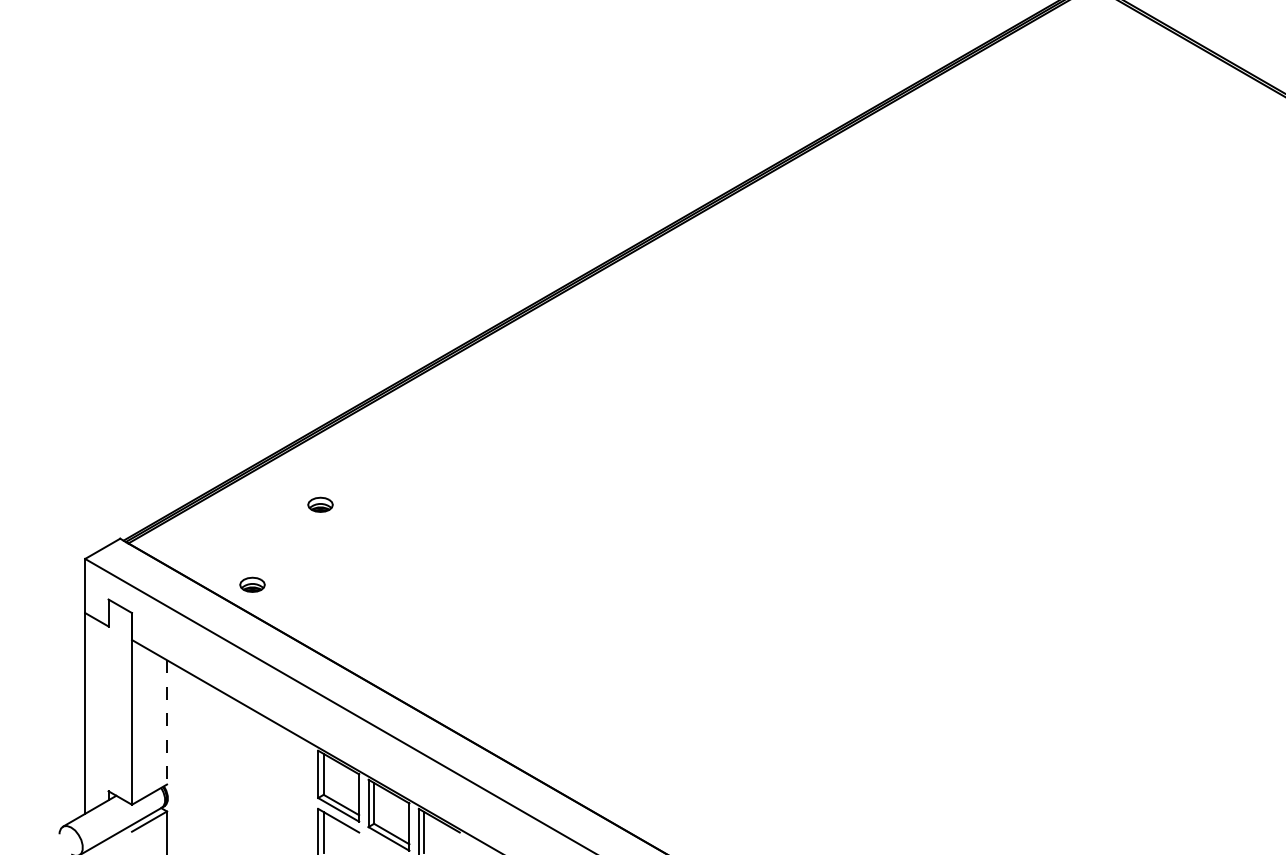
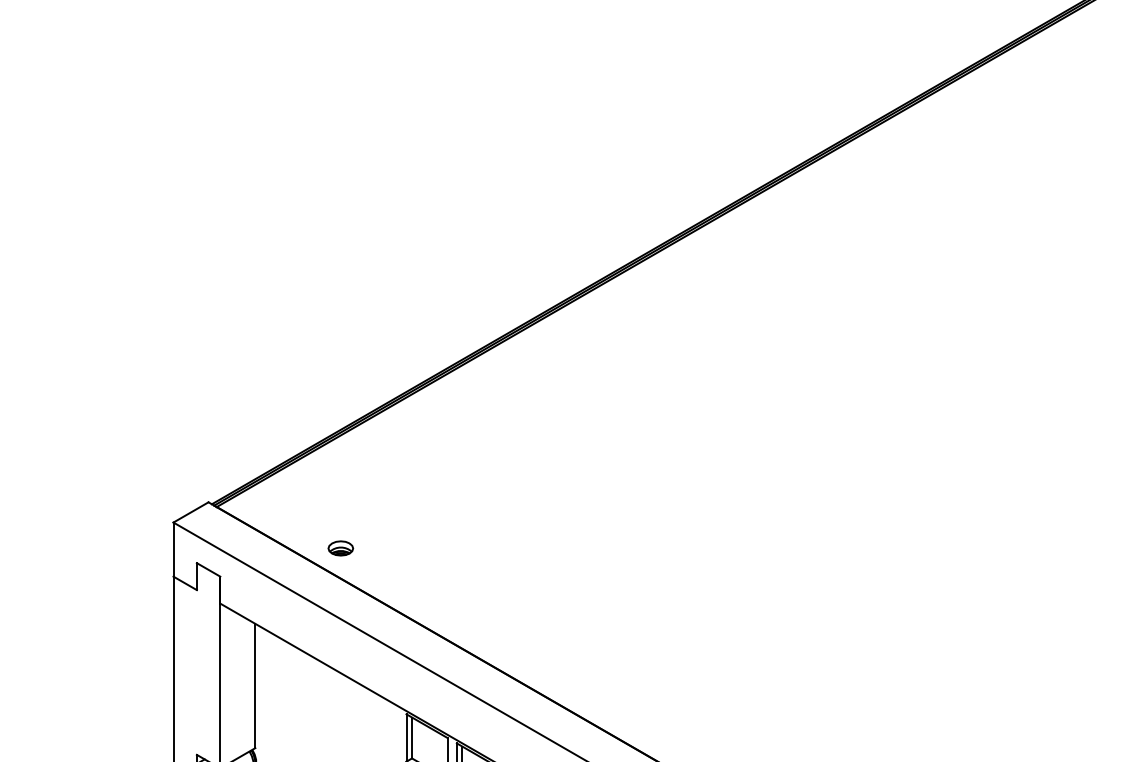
part: (320, 504) -> (408, 468), removed
line: (167, 722) -> (255, 686), dashed -> solid

